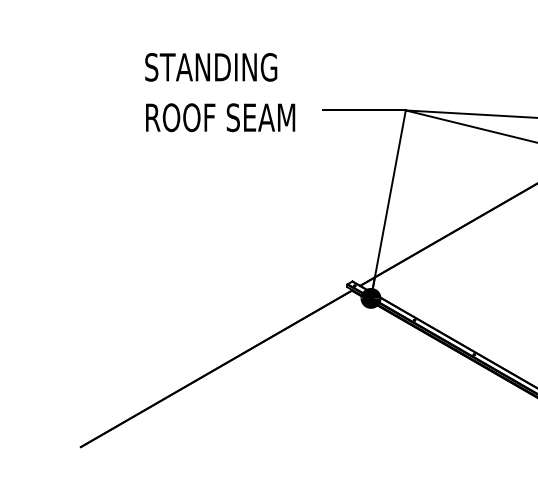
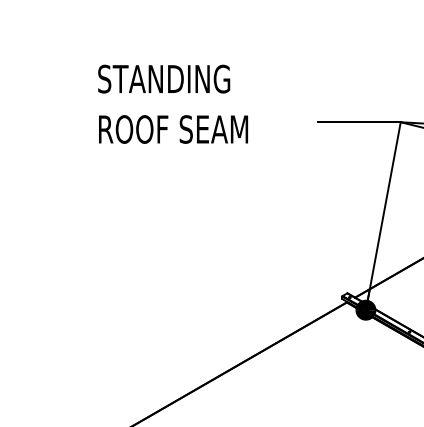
text: (220, 92) -> (173, 104), moved

